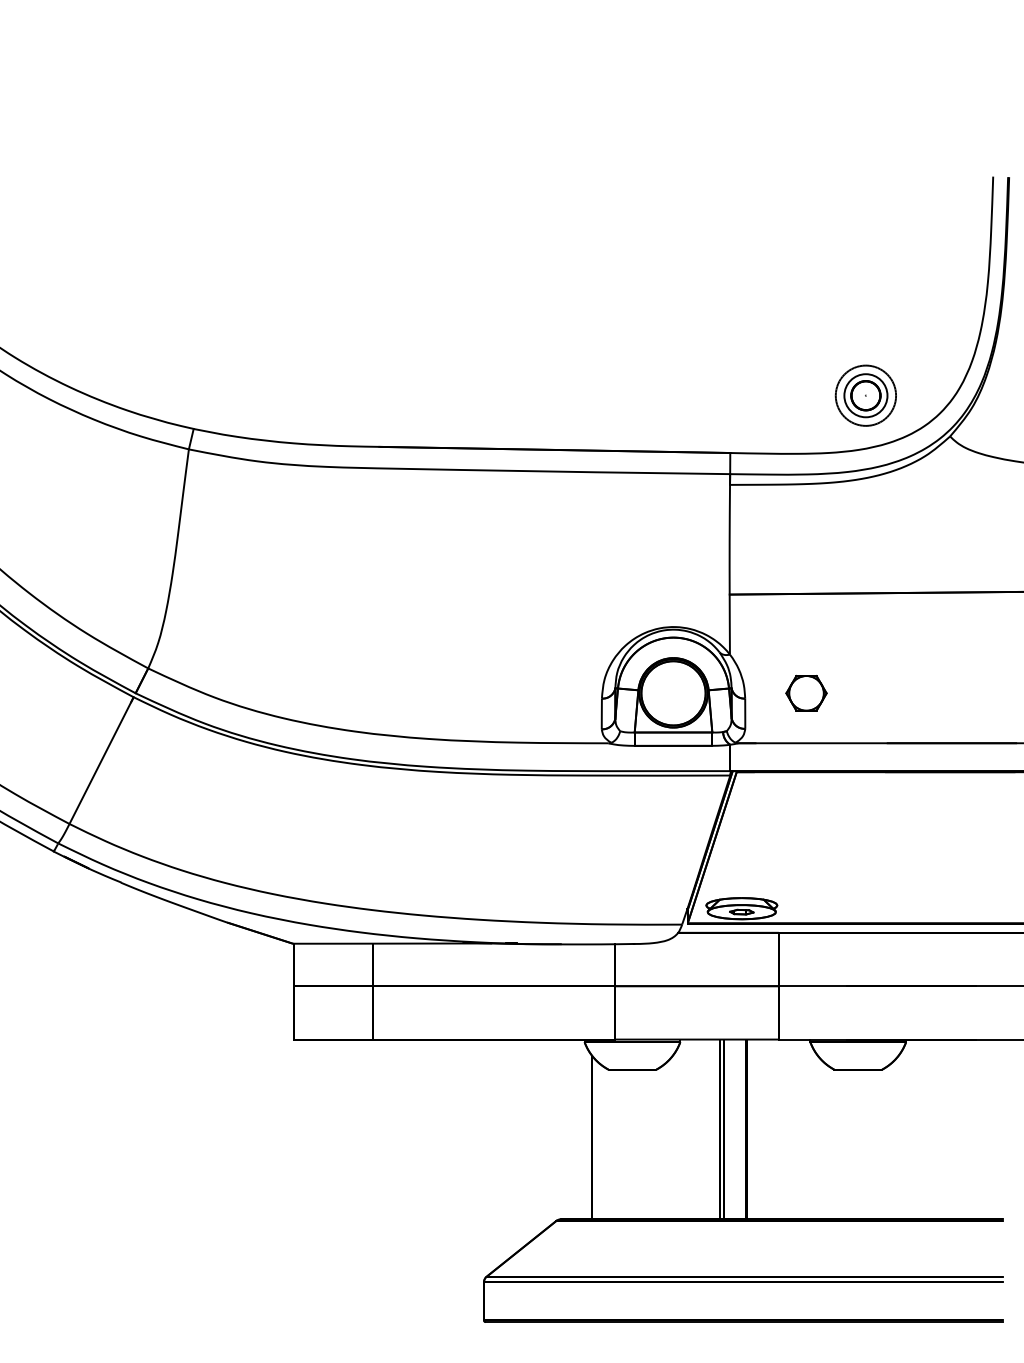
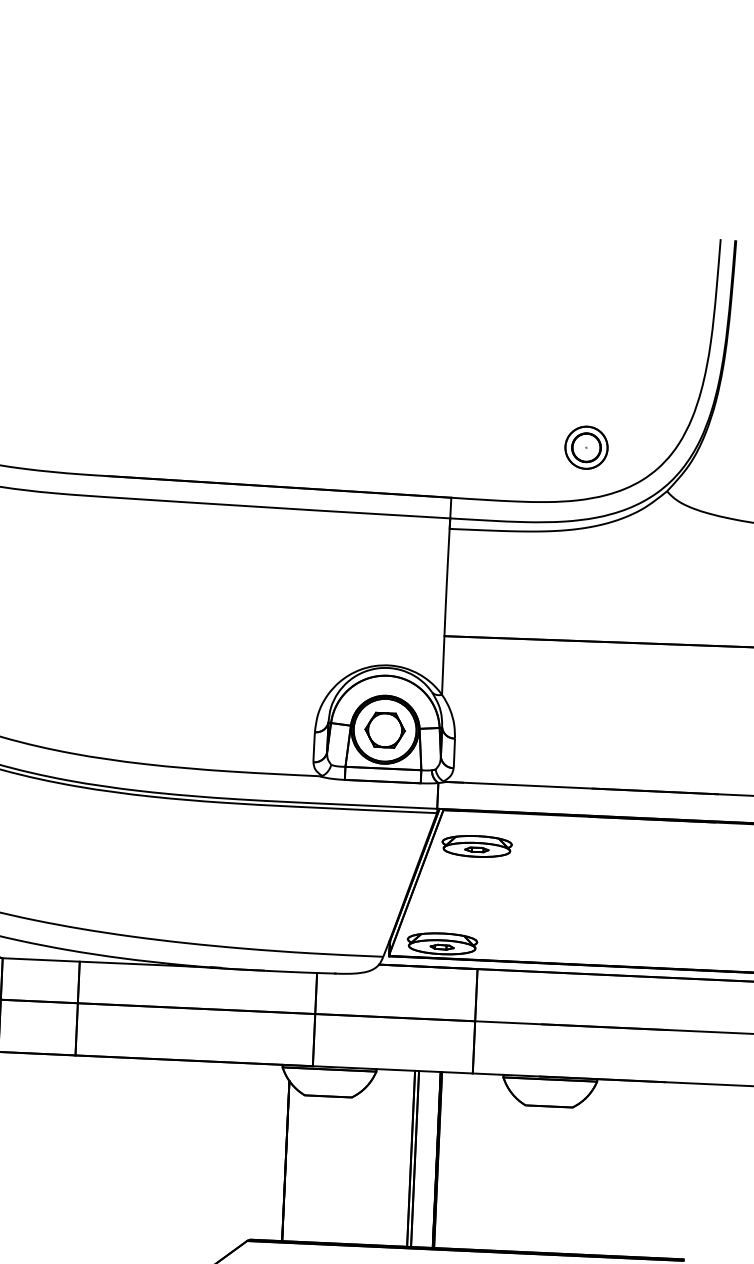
circle: (865, 395) -> (586, 447), size x0.71
part: (806, 692) -> (385, 729), moved
part: (772, 807) -> (476, 846), added

